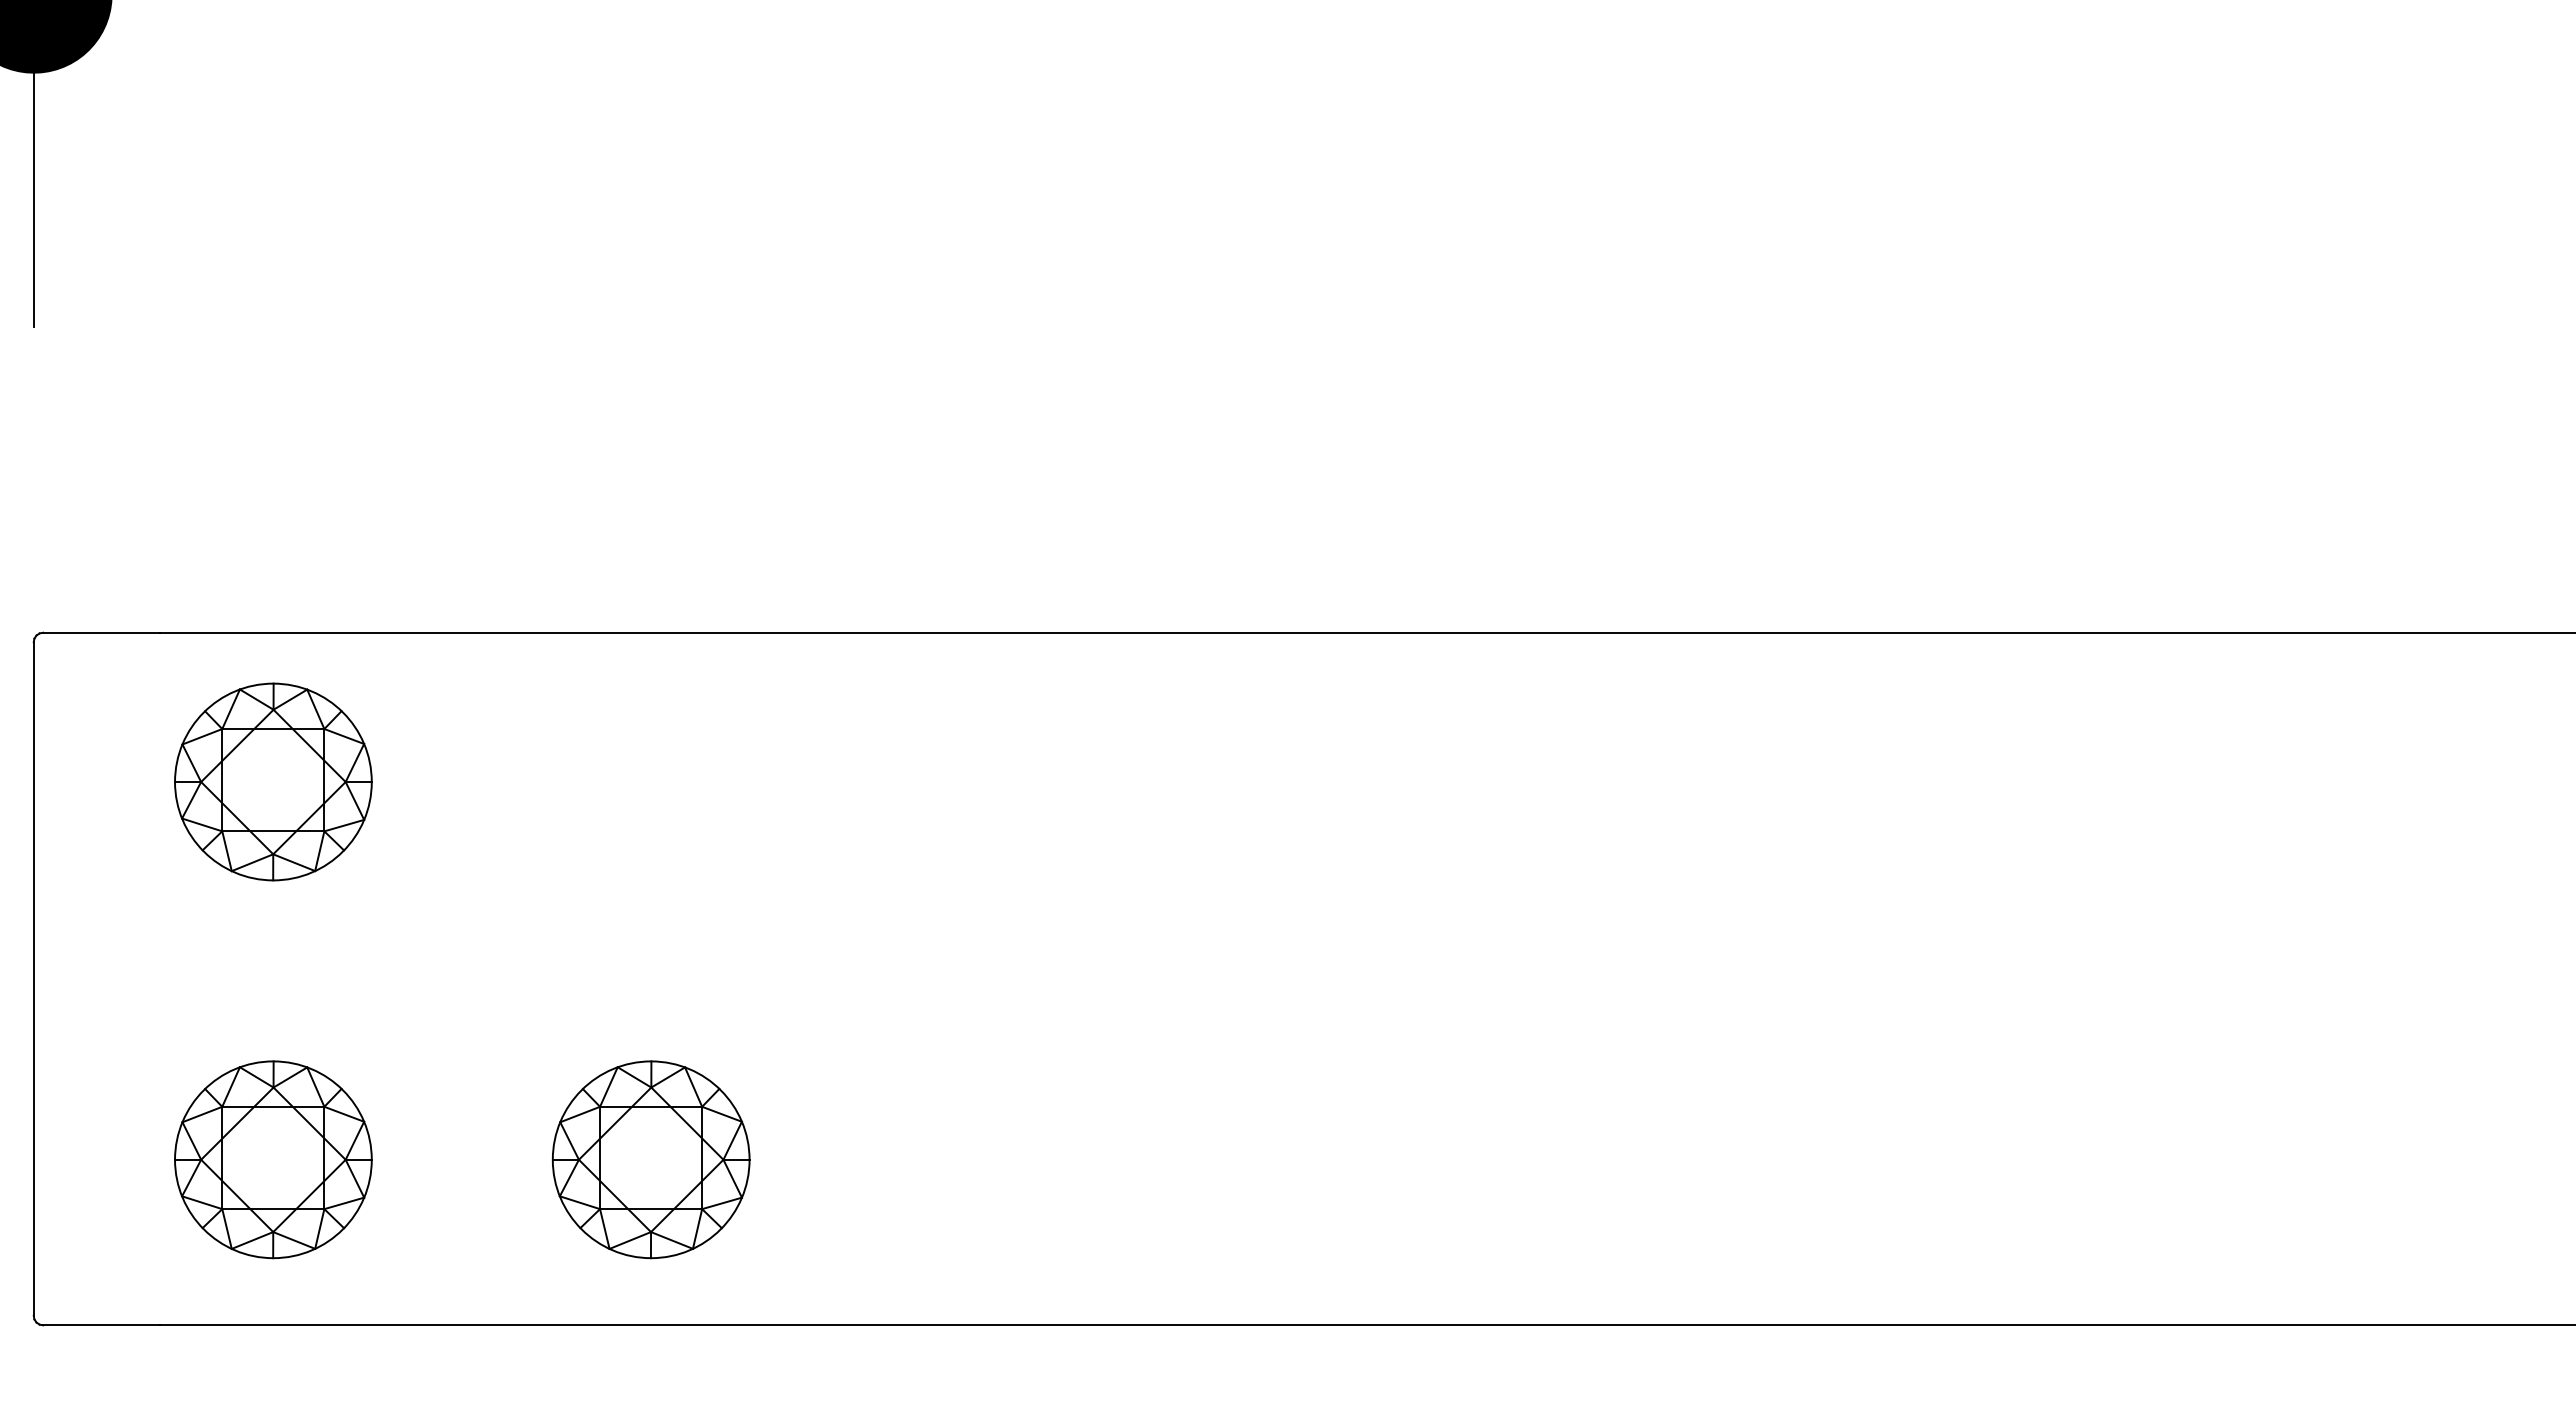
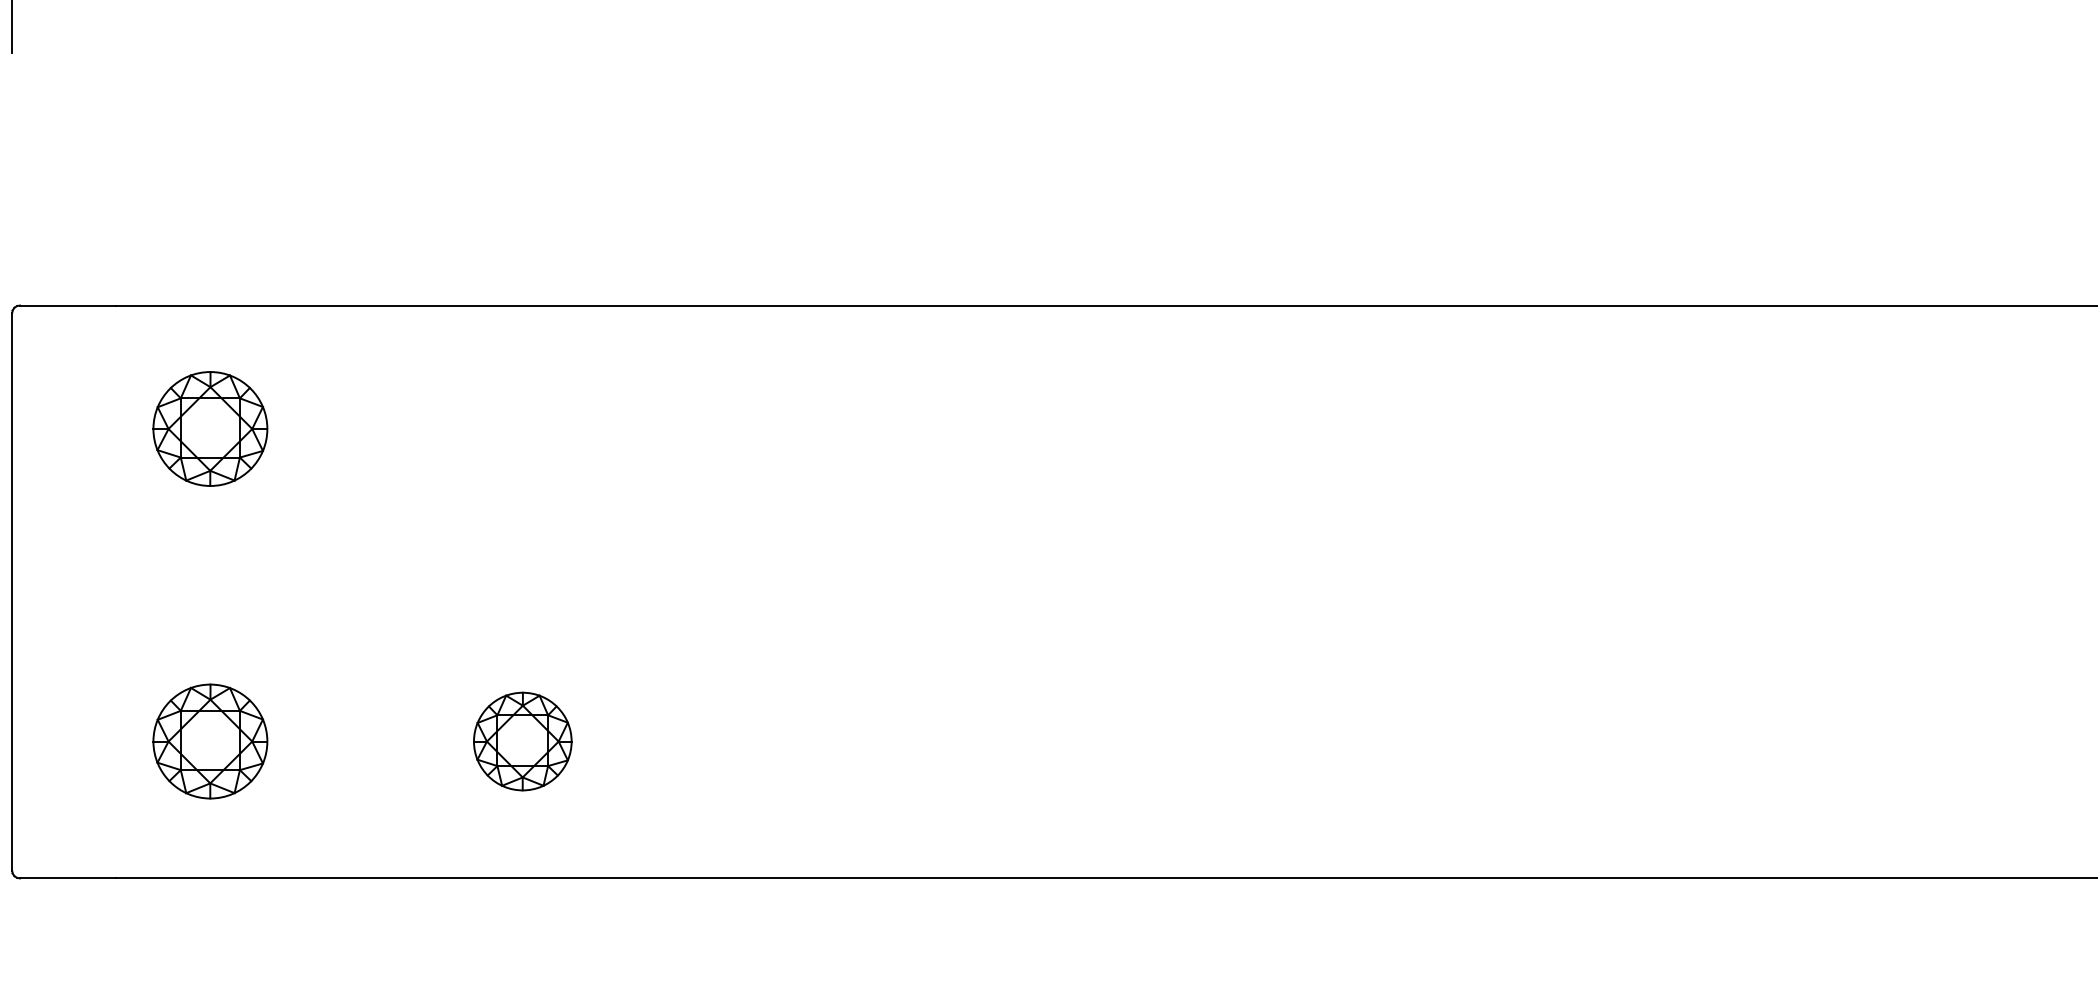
part: (273, 781) -> (210, 428), size x0.7
part: (273, 1159) -> (210, 741), size x0.7
part: (650, 1159) -> (522, 741), size x0.6

